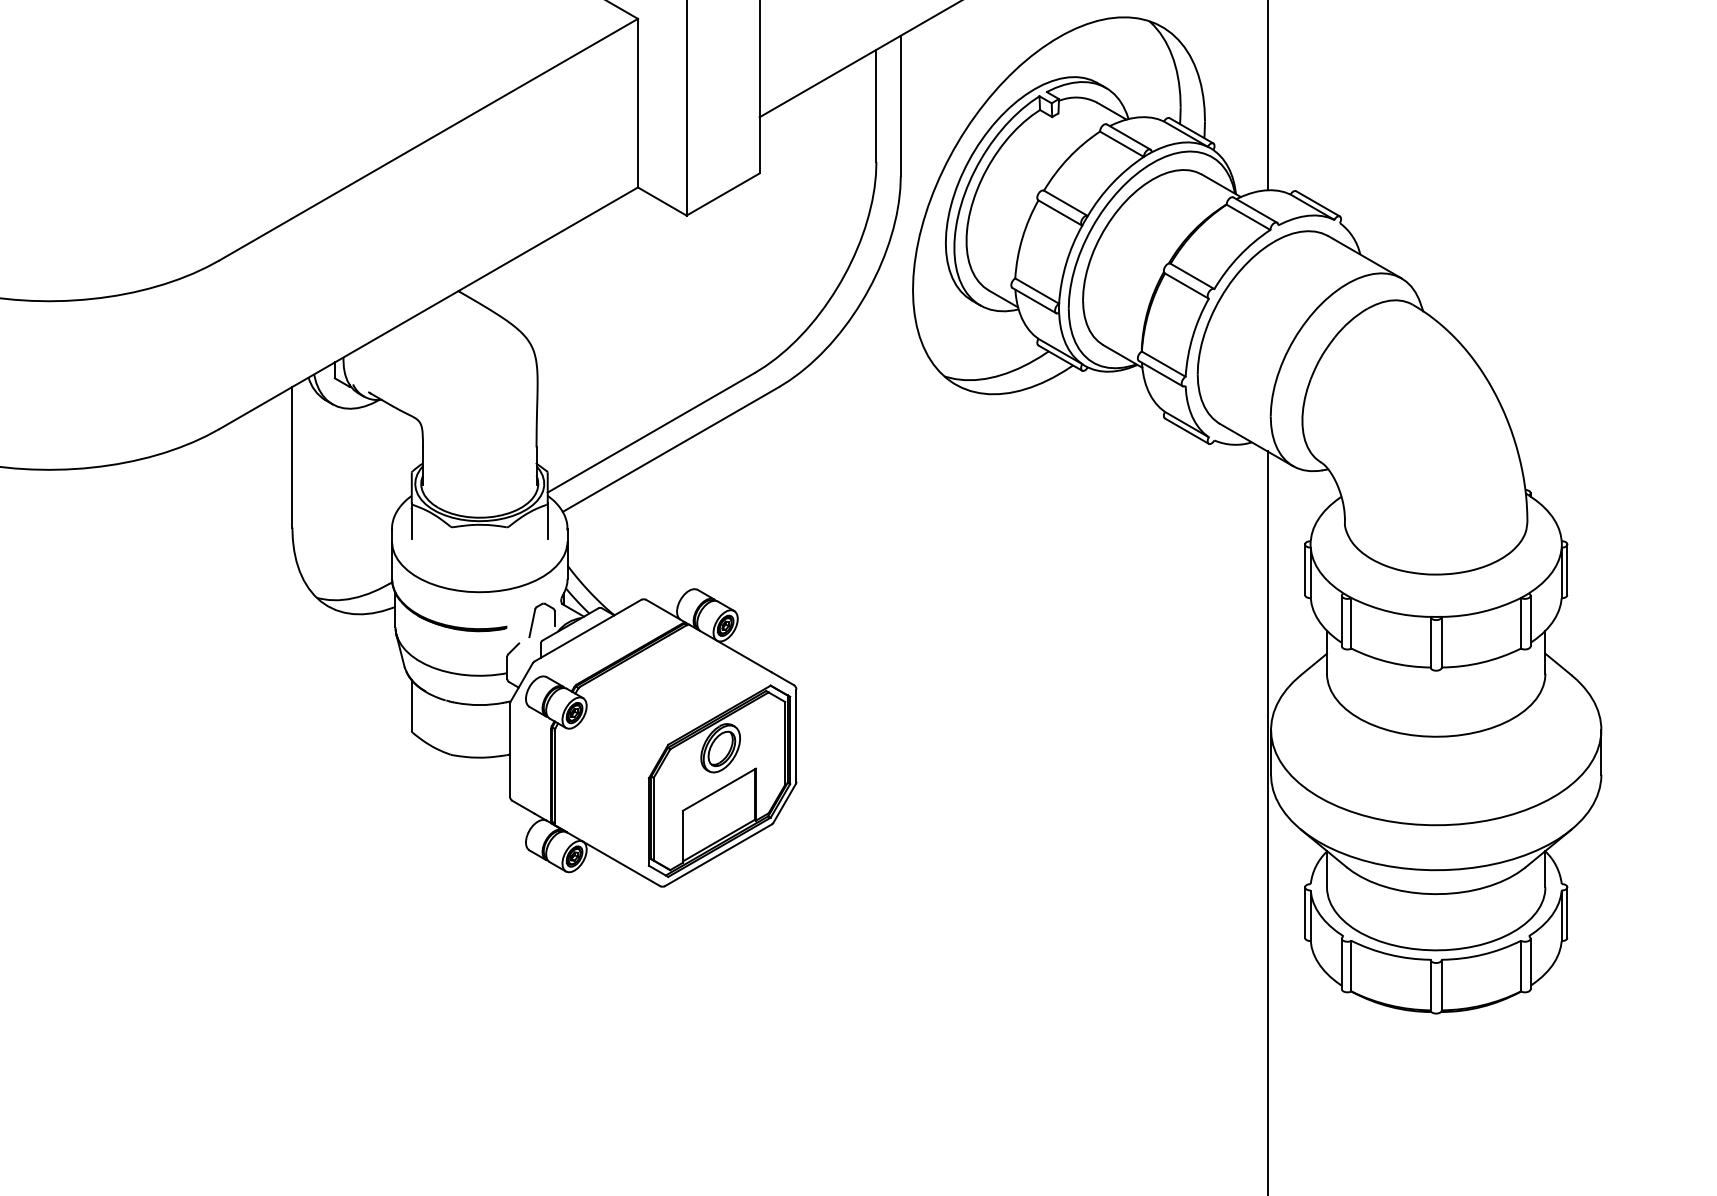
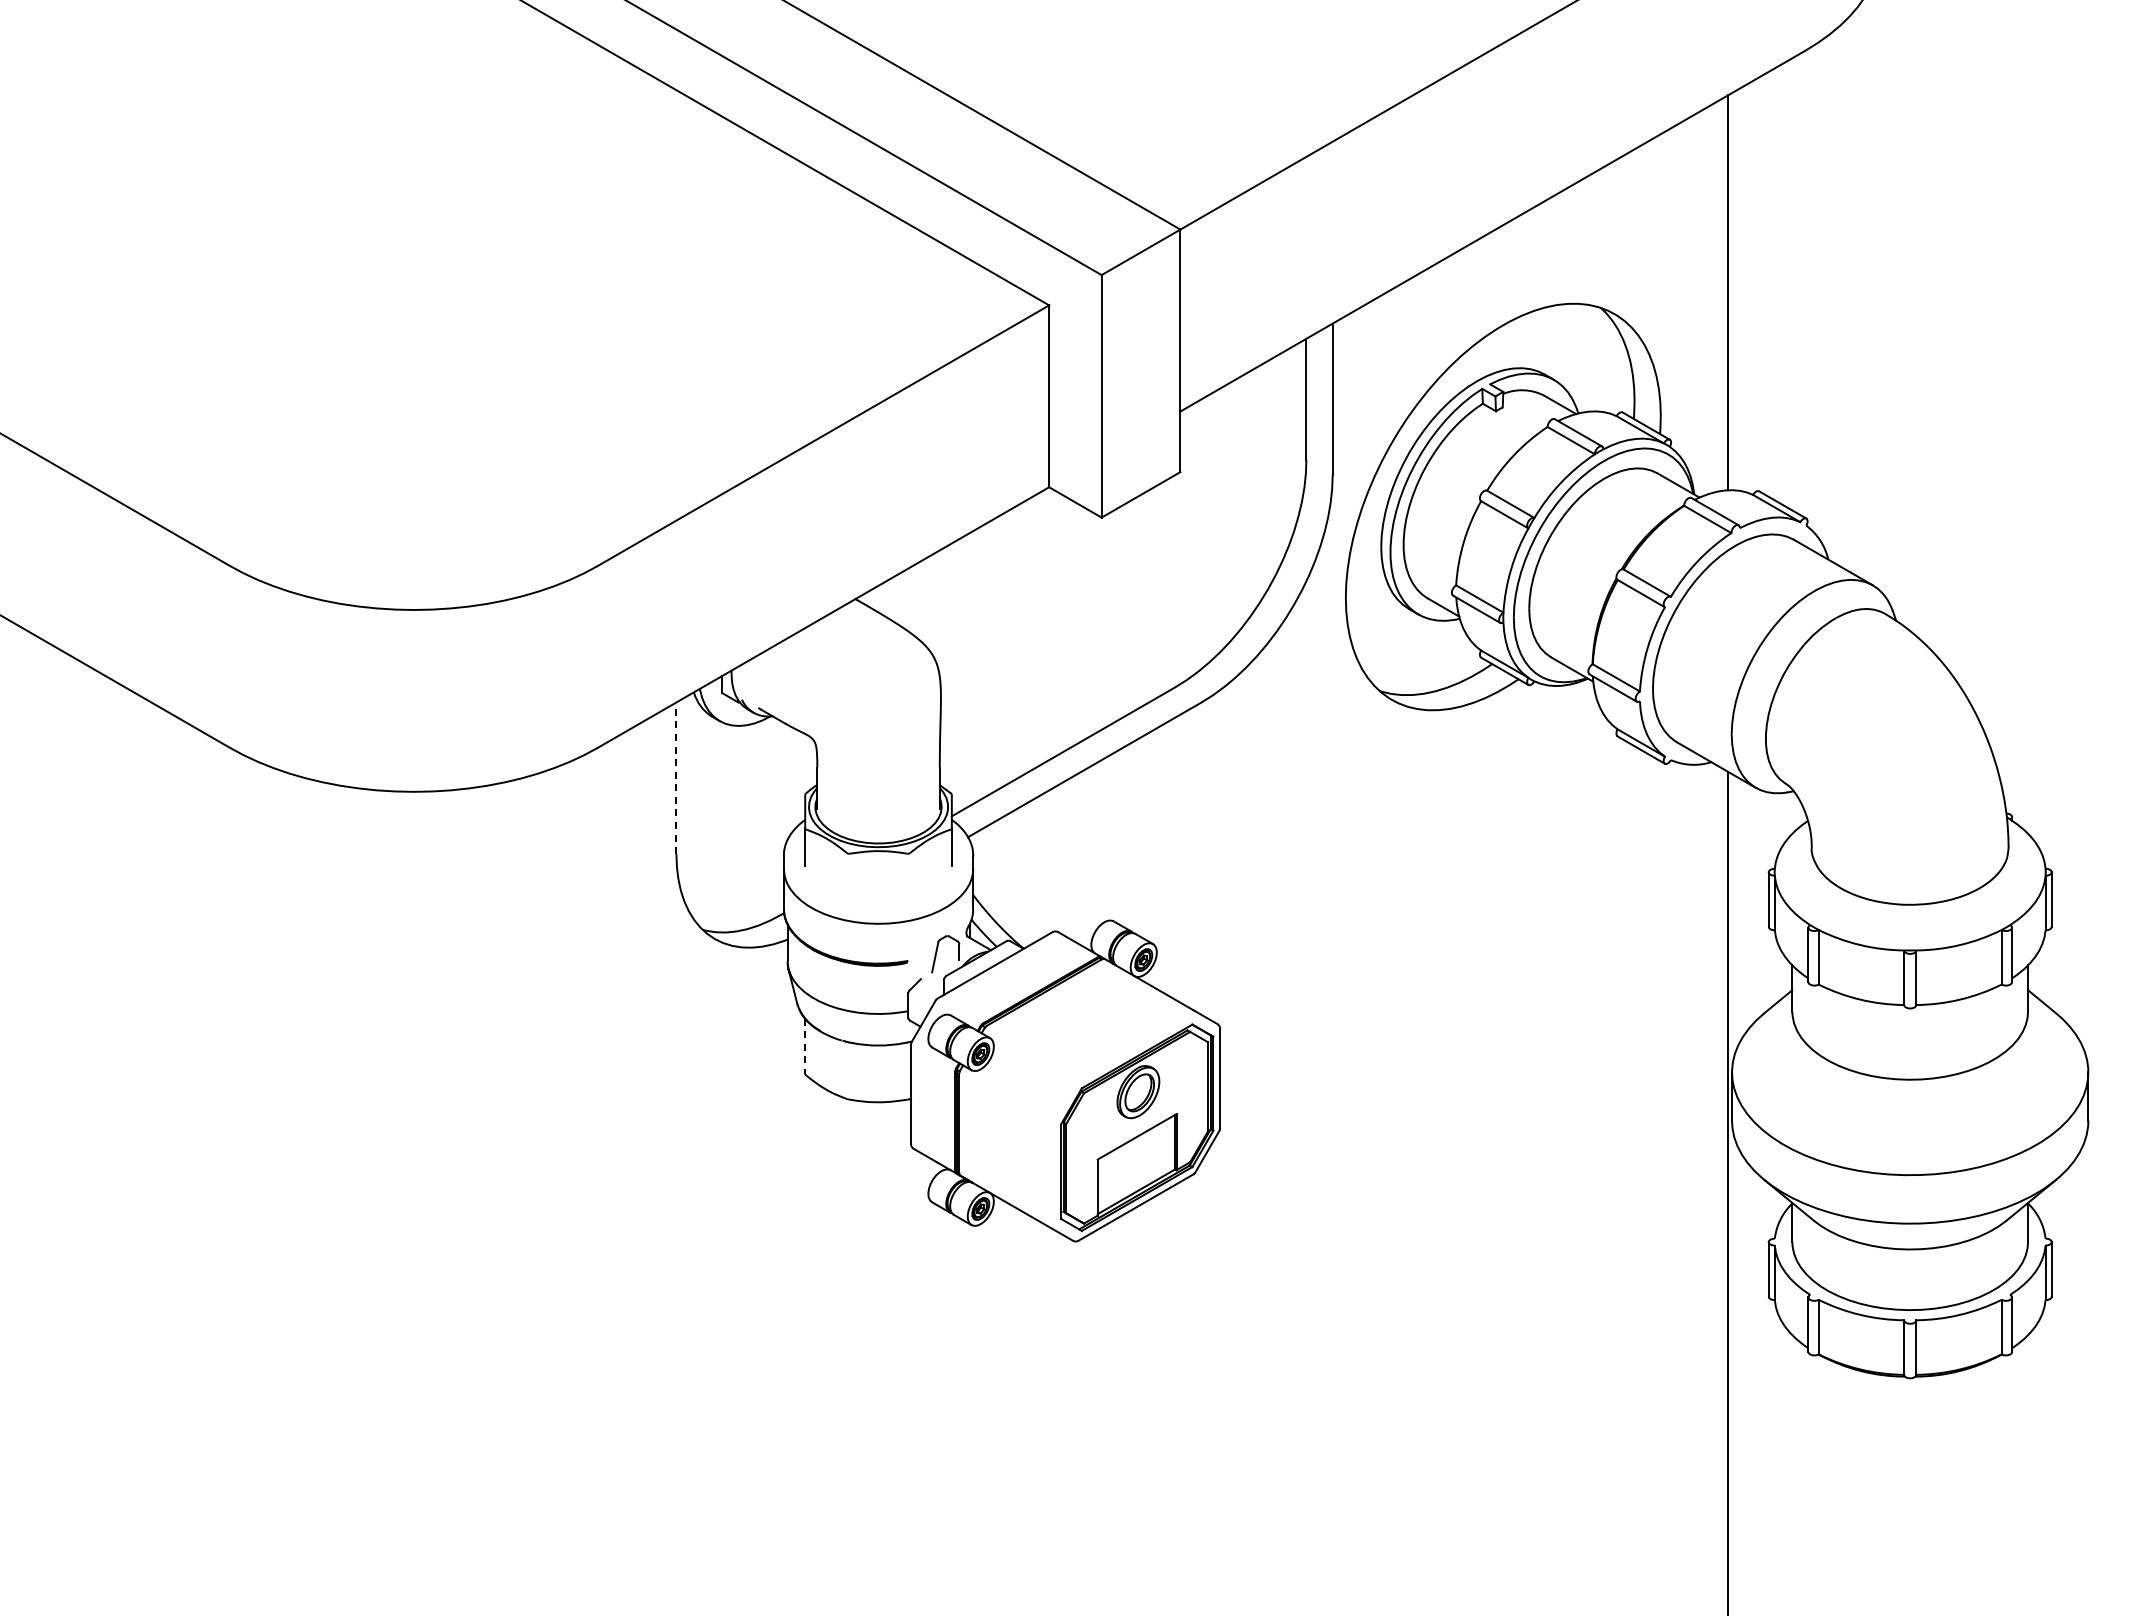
line: (292, 457) -> (676, 778), solid -> dashed
line: (412, 705) -> (805, 1046), solid -> dashed

